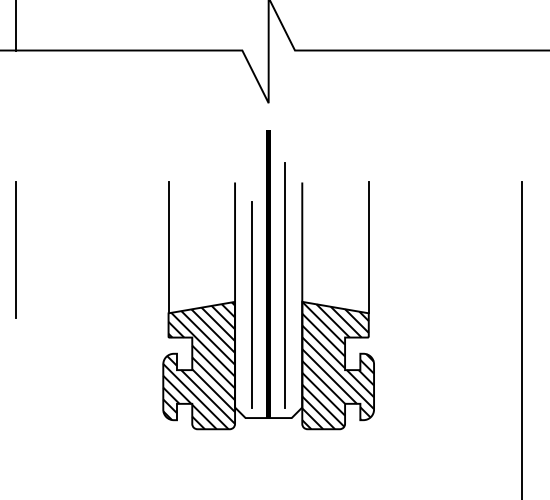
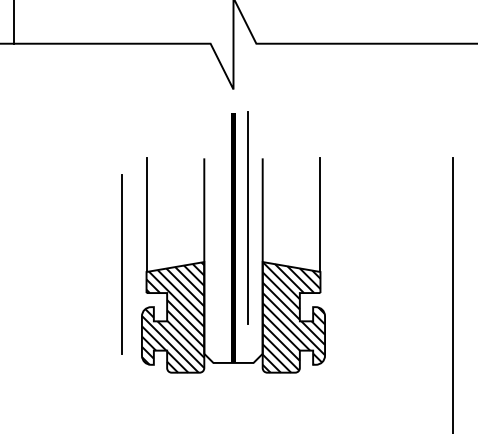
line: (15, 249) -> (13, 216), removed
line: (284, 285) -> (247, 217), moved
line: (251, 304) -> (121, 264), moved

